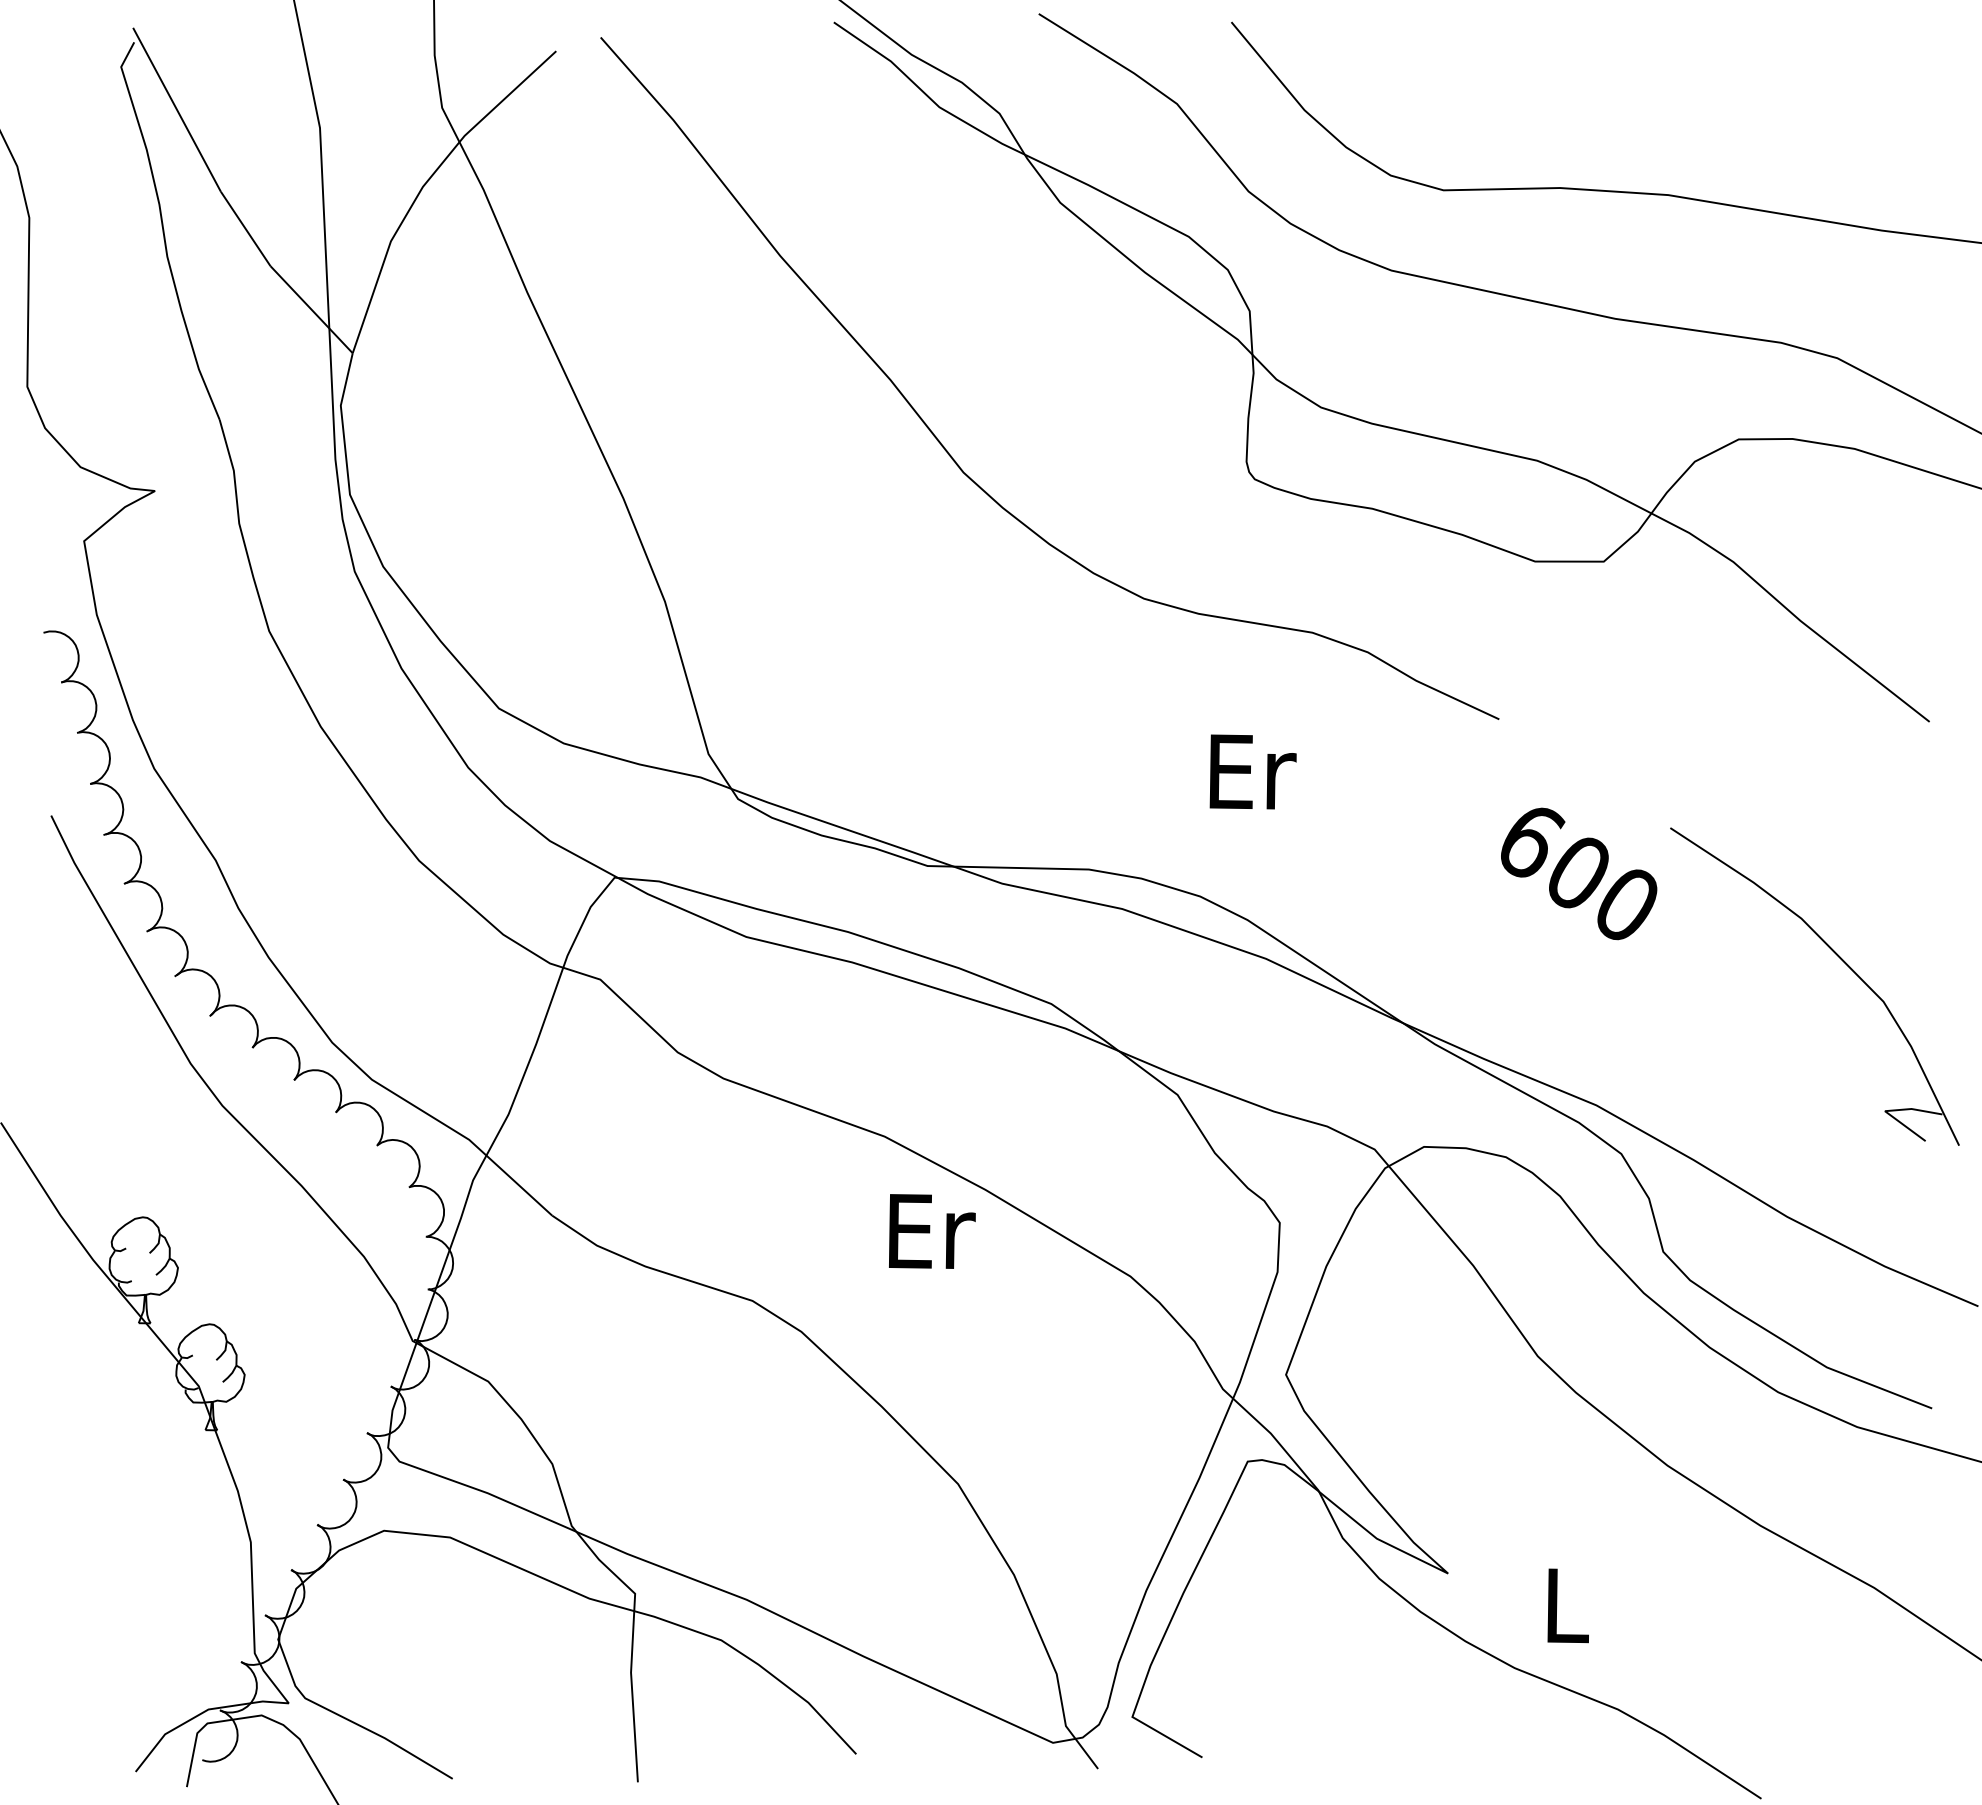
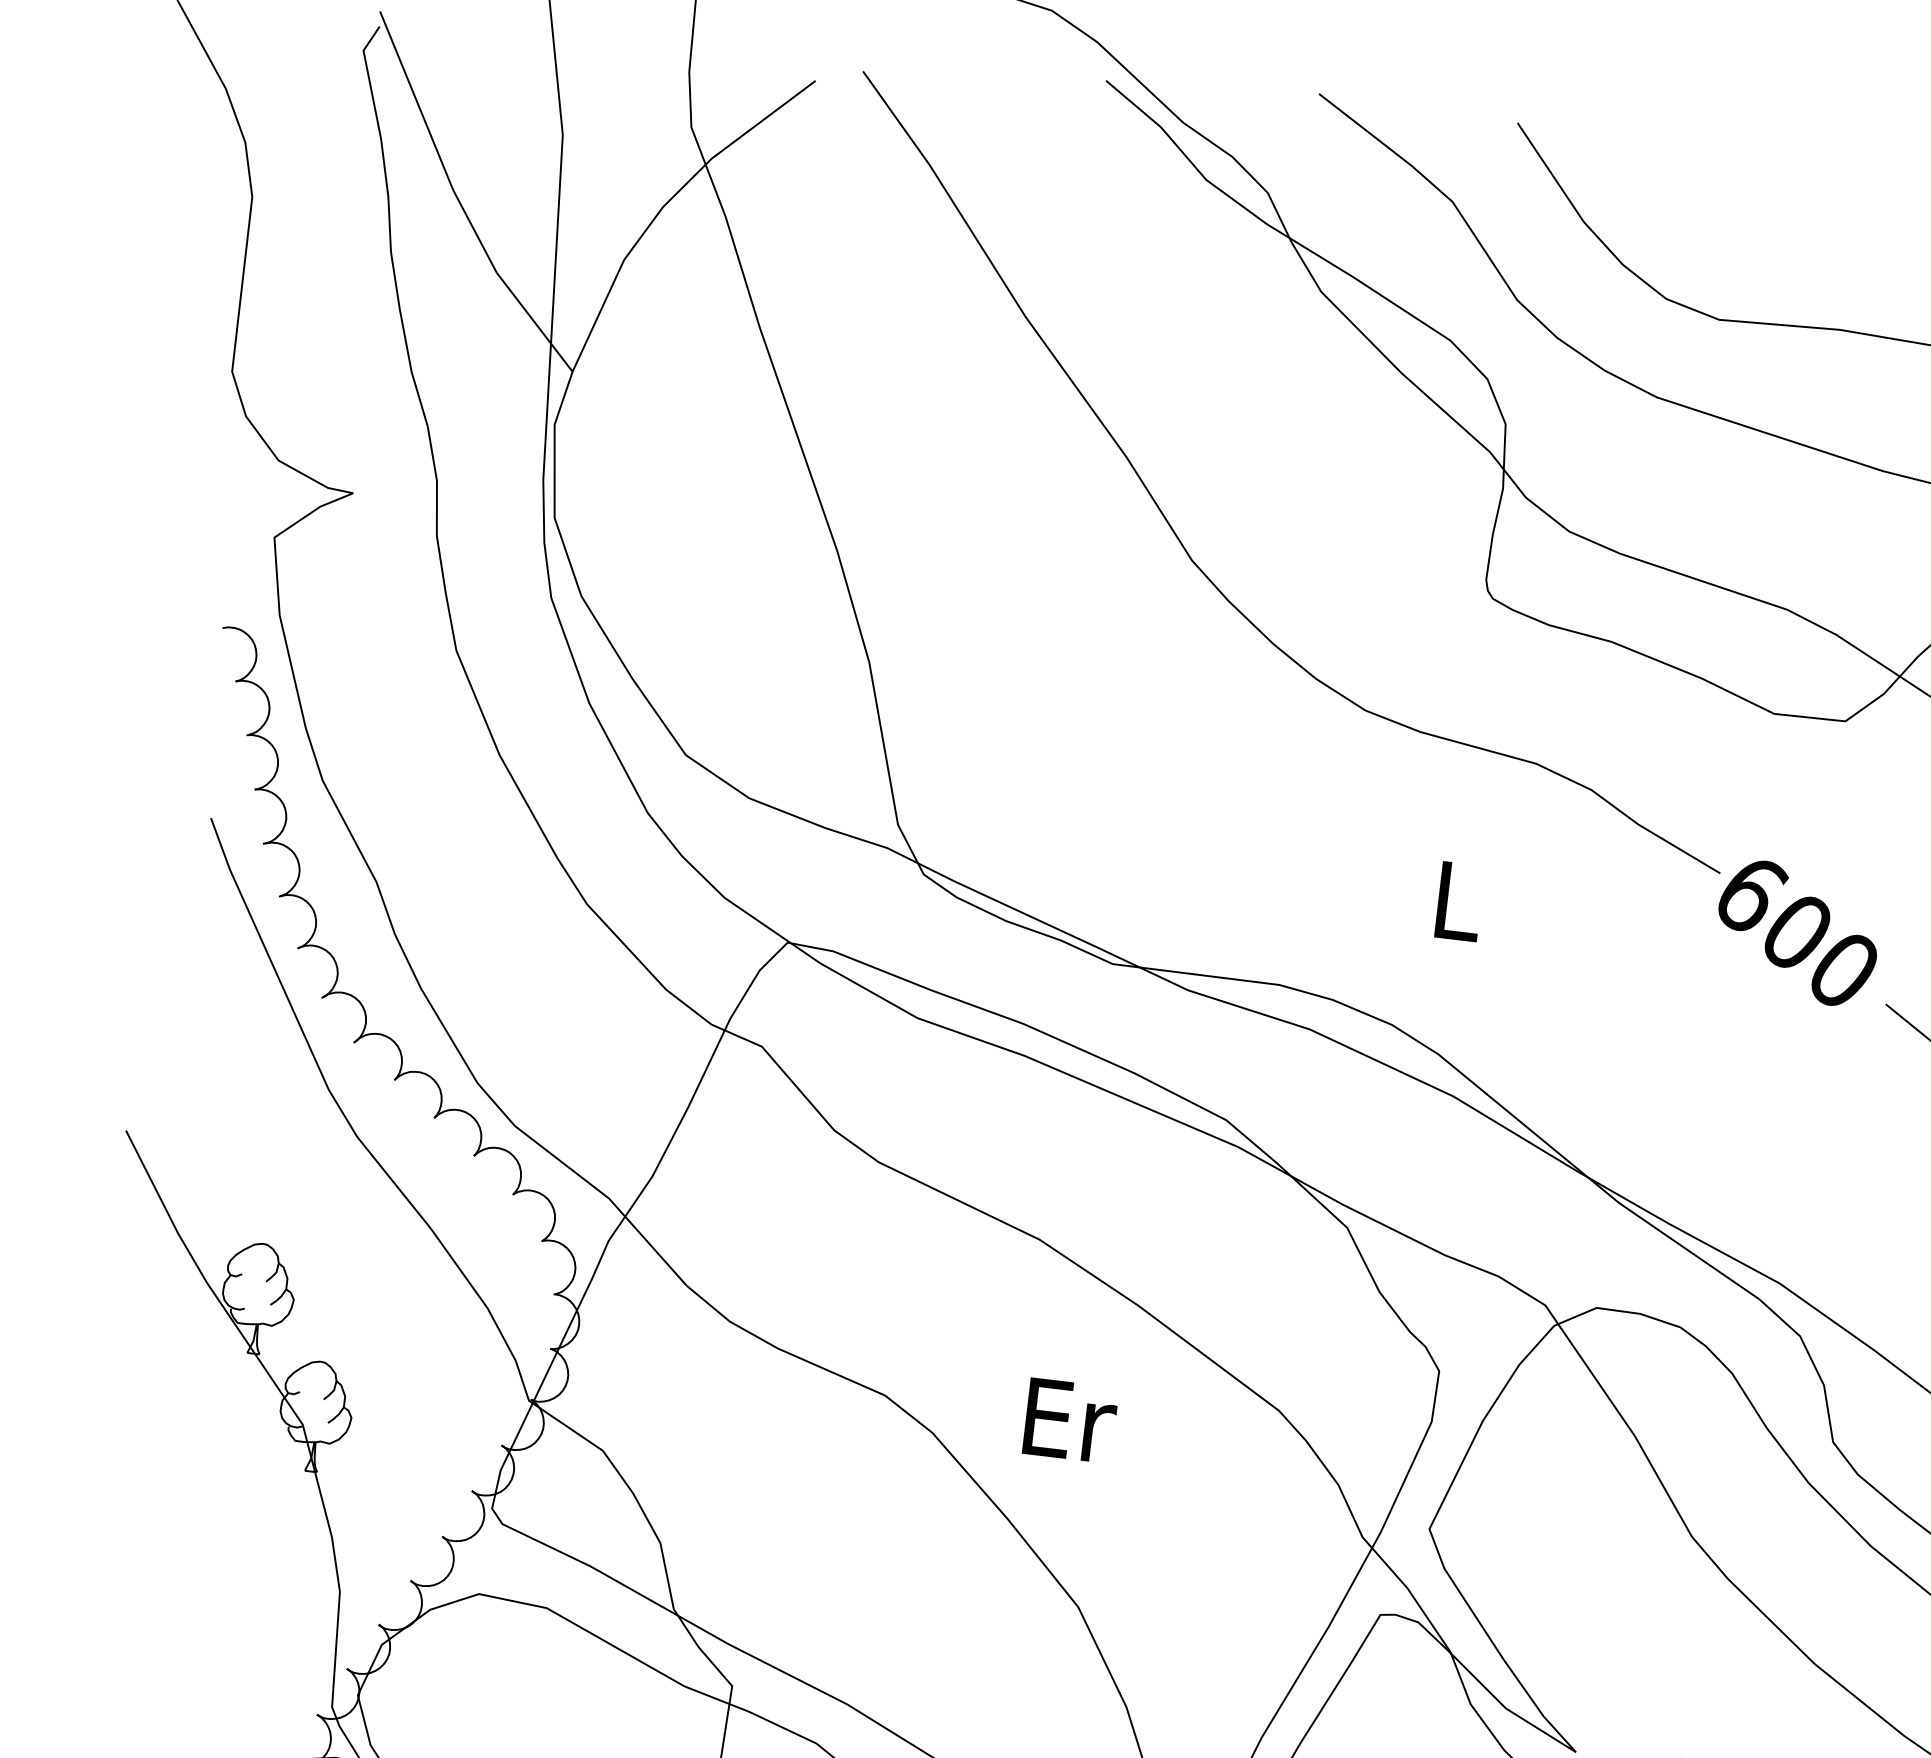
text: (1252, 771) -> (1459, 900), Er -> L
text: (1579, 873) -> (1798, 932), moved
text: (932, 1231) -> (1070, 1420), moved

